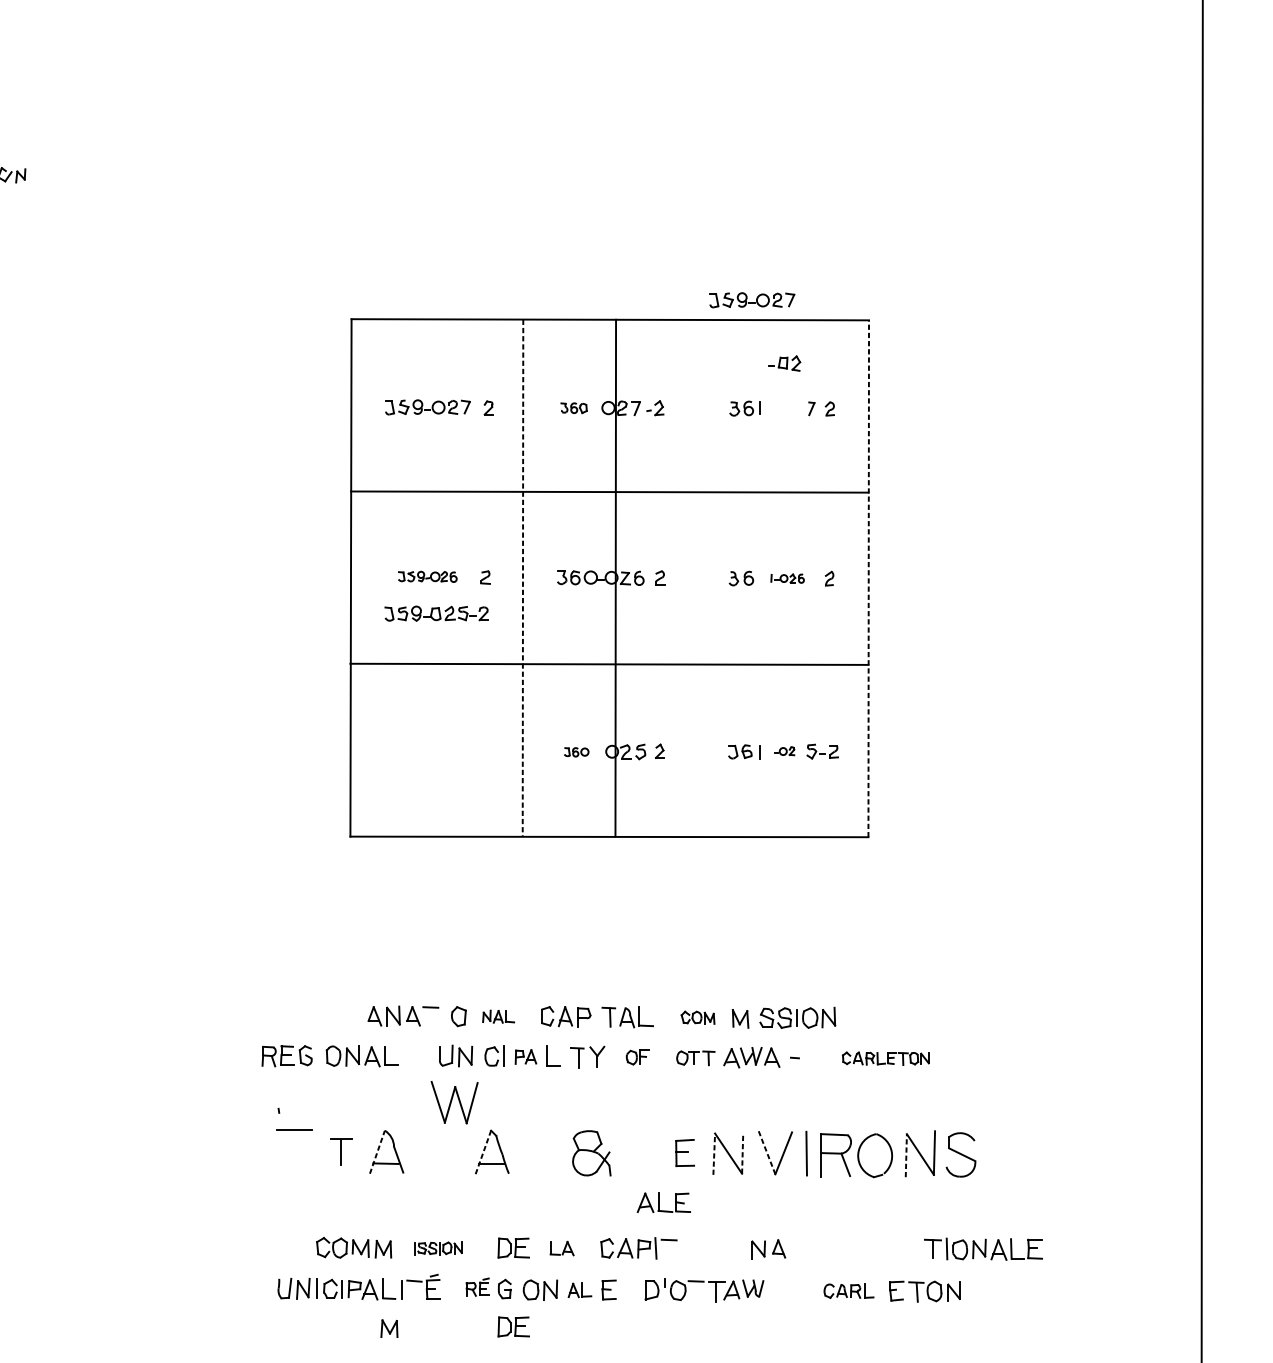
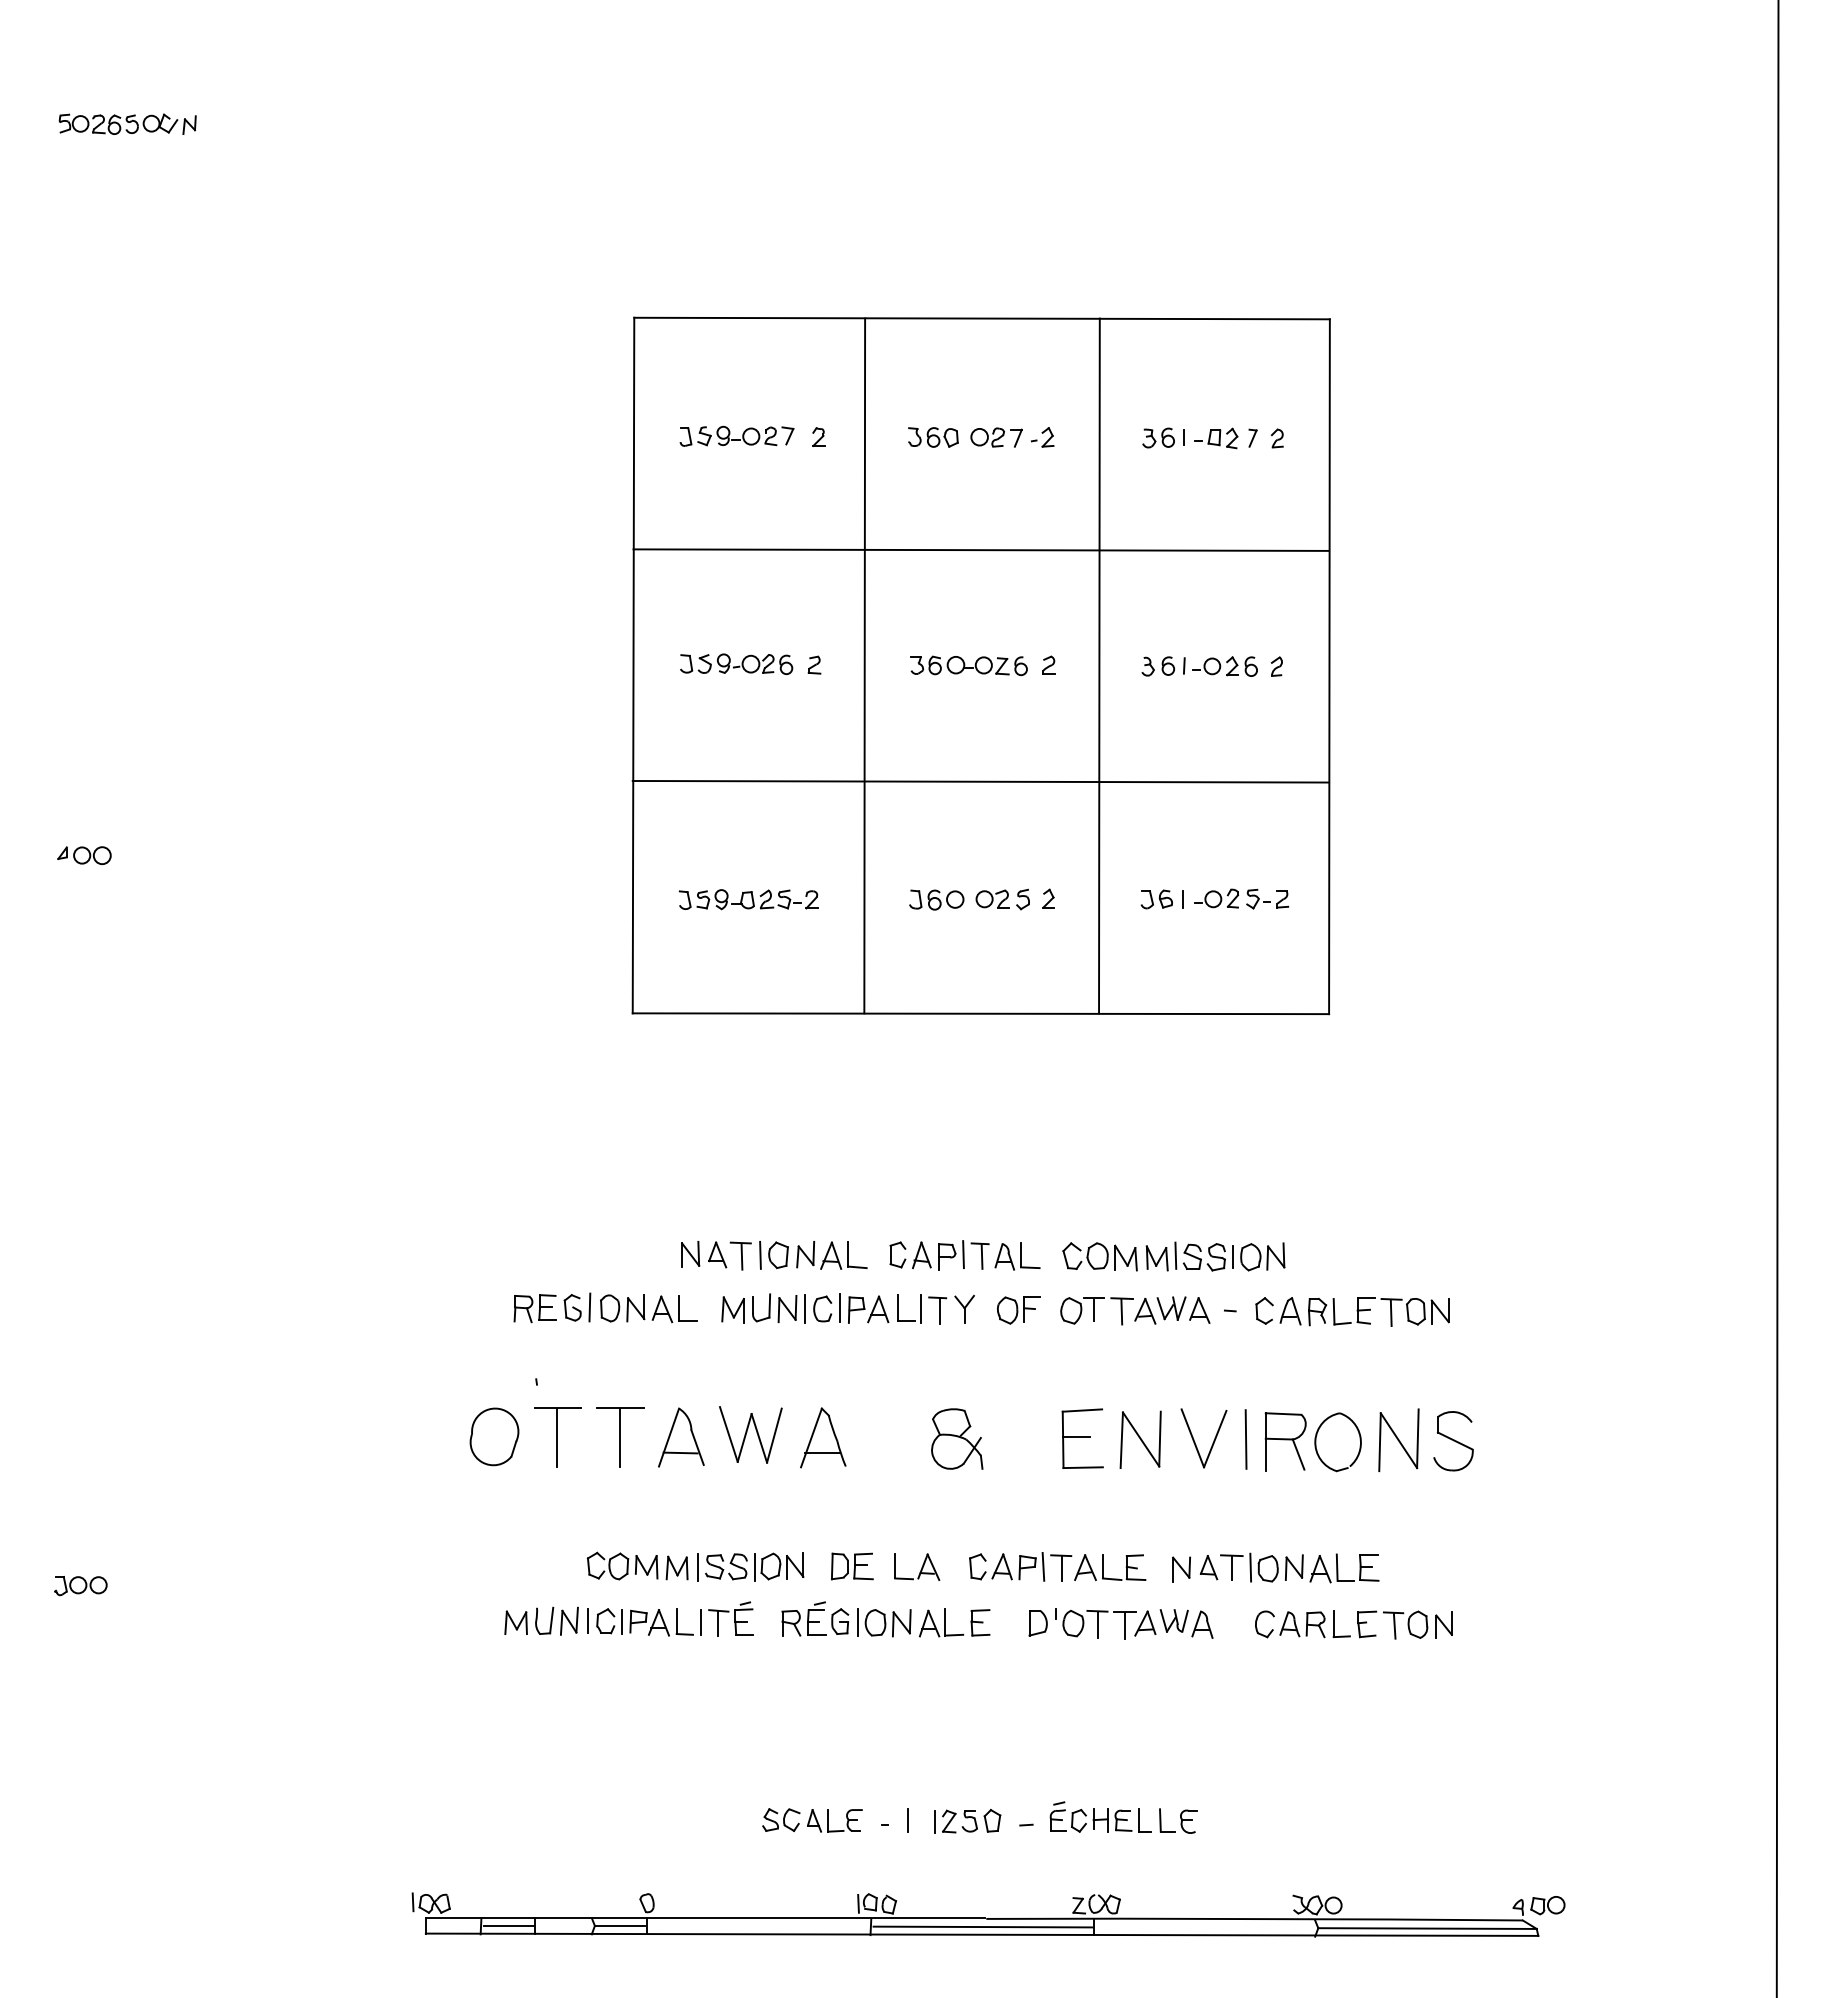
part: (751, 299) -> (1172, 291), removed
part: (784, 363) -> (1216, 438), moved
part: (574, 408) -> (933, 437), size x1.43
part: (427, 576) -> (736, 663), size x1.43
line: (615, 577) -> (1099, 665), moved
line: (522, 578) -> (864, 666), dashed -> solid
part: (787, 578) -> (1220, 666), size x1.67
line: (868, 578) -> (1329, 666), dashed -> solid
part: (436, 613) -> (748, 899), moved
part: (576, 751) -> (936, 899), size x1.67
part: (784, 751) -> (1216, 898), size x1.67
part: (374, 1016) -> (665, 1254), removed
line: (445, 1016) -> (760, 1254), added
part: (498, 1016) -> (831, 1255), size x1.67
line: (596, 1016) -> (963, 1254), added
line: (754, 1016) -> (1175, 1255), added
line: (431, 1017) -> (741, 1256), added
part: (697, 1017) -> (1099, 1256), size x1.67
line: (318, 1055) -> (589, 1307), added
part: (424, 1056) -> (732, 1309), added
line: (478, 1056) -> (804, 1308), added
part: (525, 1056) -> (868, 1309), size x1.43
line: (565, 1056) -> (921, 1308), added
part: (637, 1057) -> (1018, 1310), size x1.43
part: (695, 1058) -> (1096, 1311), size x1.43
part: (885, 1058) -> (1352, 1311), size x1.67
part: (454, 1102) -> (750, 1434), moved
part: (247, 1151) -> (494, 1436), added
line: (294, 1152) -> (557, 1438), added
part: (341, 1152) -> (620, 1437), size x1.67
line: (377, 1152) -> (669, 1437), dashed -> solid
line: (483, 1152) -> (811, 1438), dashed -> solid
part: (685, 1152) -> (1082, 1438), size x1.67
line: (743, 1152) -> (1160, 1438), dashed -> solid
line: (767, 1152) -> (1193, 1438), dashed -> solid
line: (714, 1154) -> (1121, 1440), dashed -> solid
line: (906, 1155) -> (1380, 1442), dashed -> solid
part: (658, 1202) -> (1103, 1567), moved
part: (438, 1248) -> (750, 1566), size x1.67
part: (562, 1248) -> (917, 1566), size x1.43
part: (983, 1248) -> (1299, 1567), moved
line: (669, 1249) -> (1061, 1568), added
part: (477, 1286) -> (803, 1618), size x1.43
line: (518, 1289) -> (858, 1622), added
part: (579, 1289) -> (940, 1622), size x1.43
line: (414, 1290) -> (718, 1623), added
line: (696, 1291) -> (1098, 1624), added
part: (774, 1291) -> (1202, 1624), added
part: (848, 1291) -> (1302, 1624), size x1.43
part: (513, 1326) -> (852, 1672), removed
part: (388, 1328) -> (515, 1622), moved

